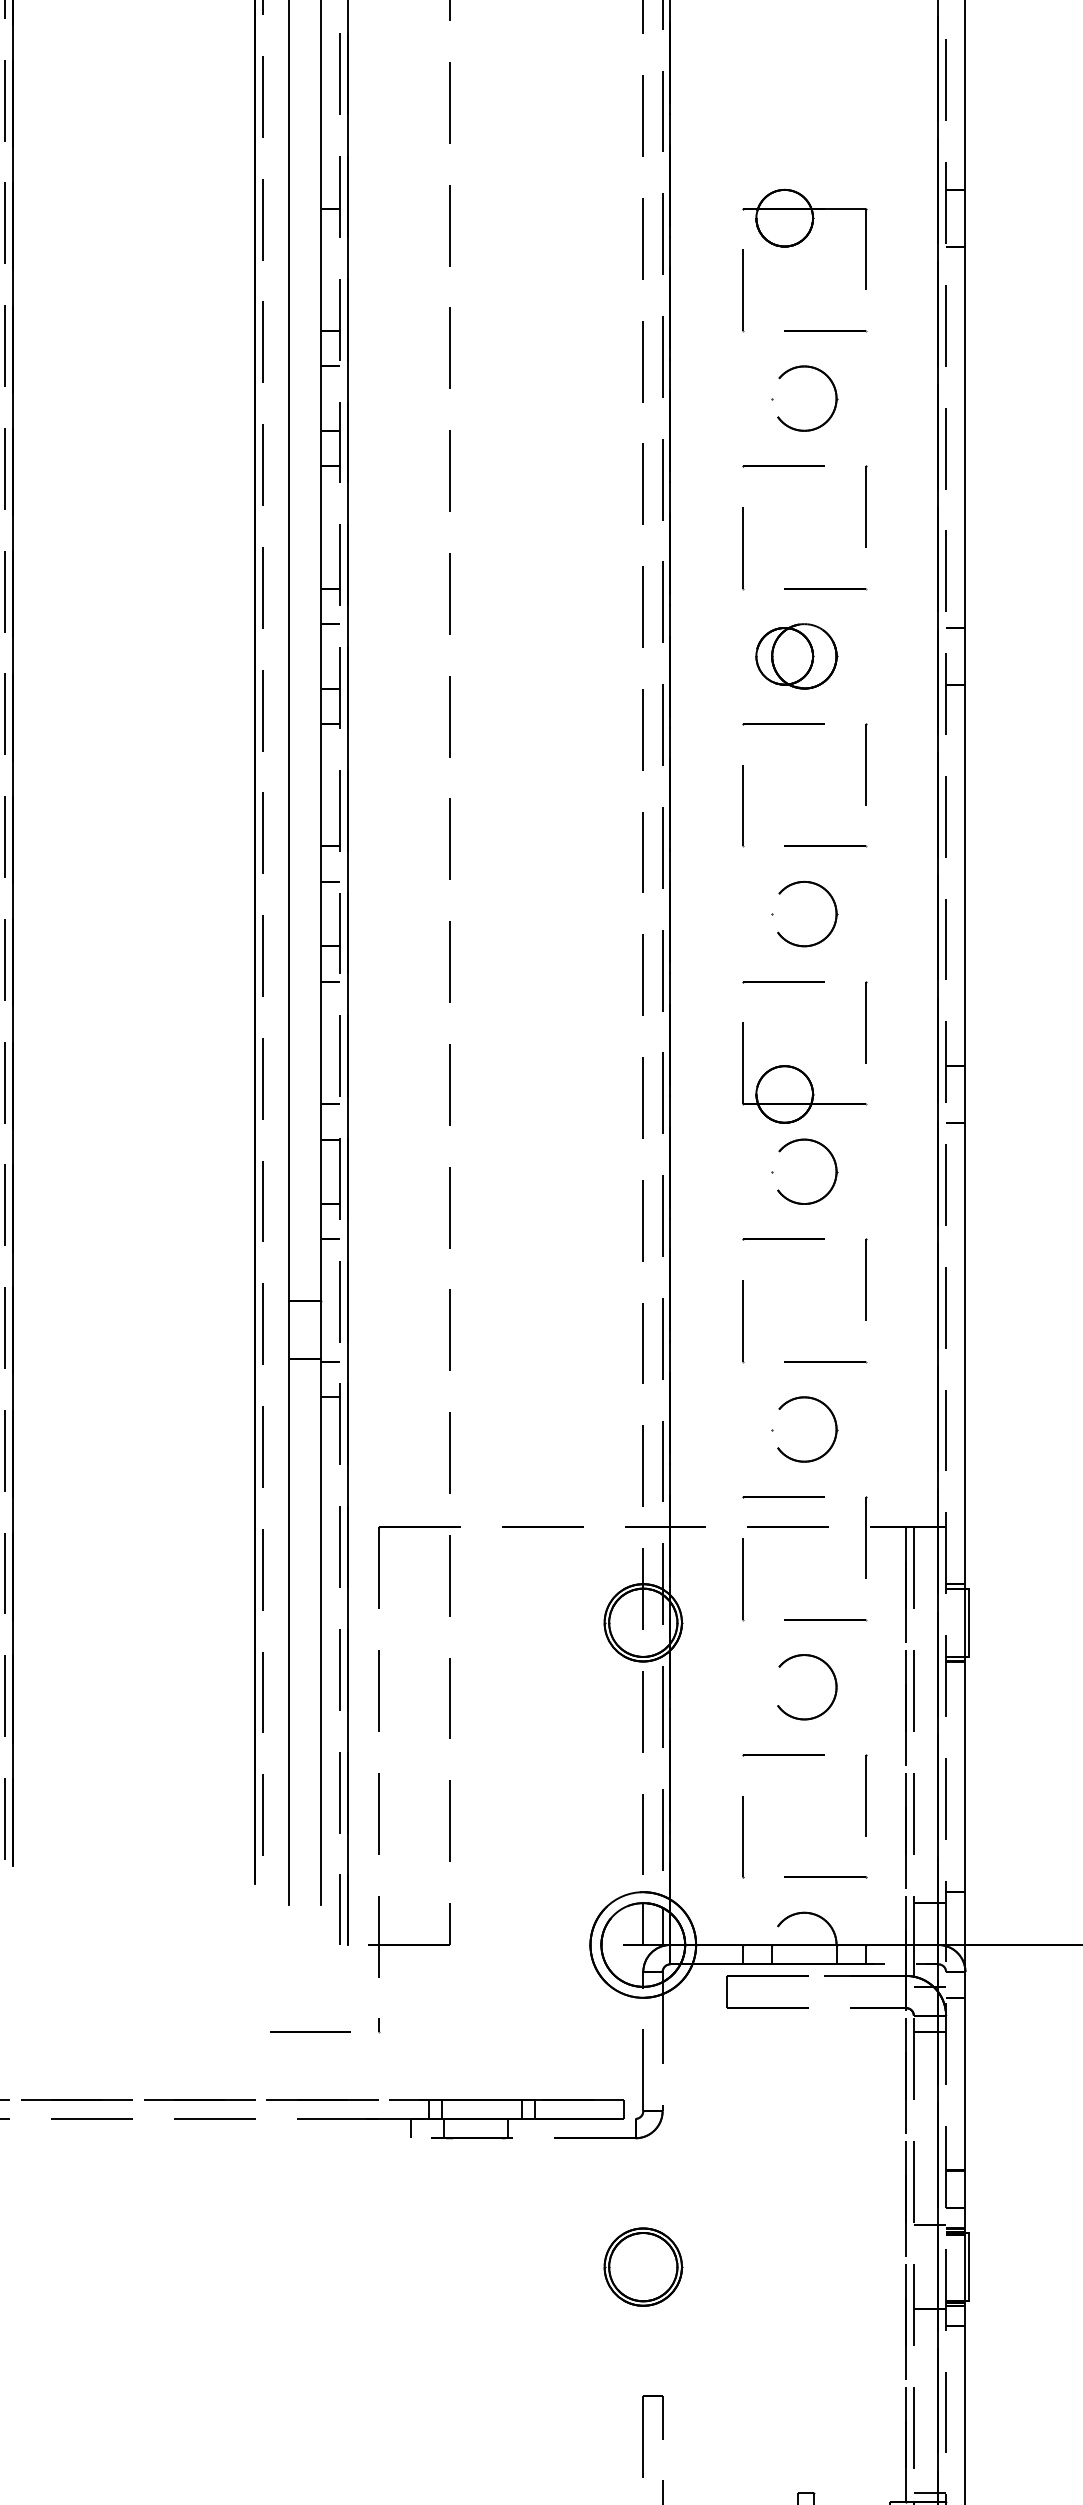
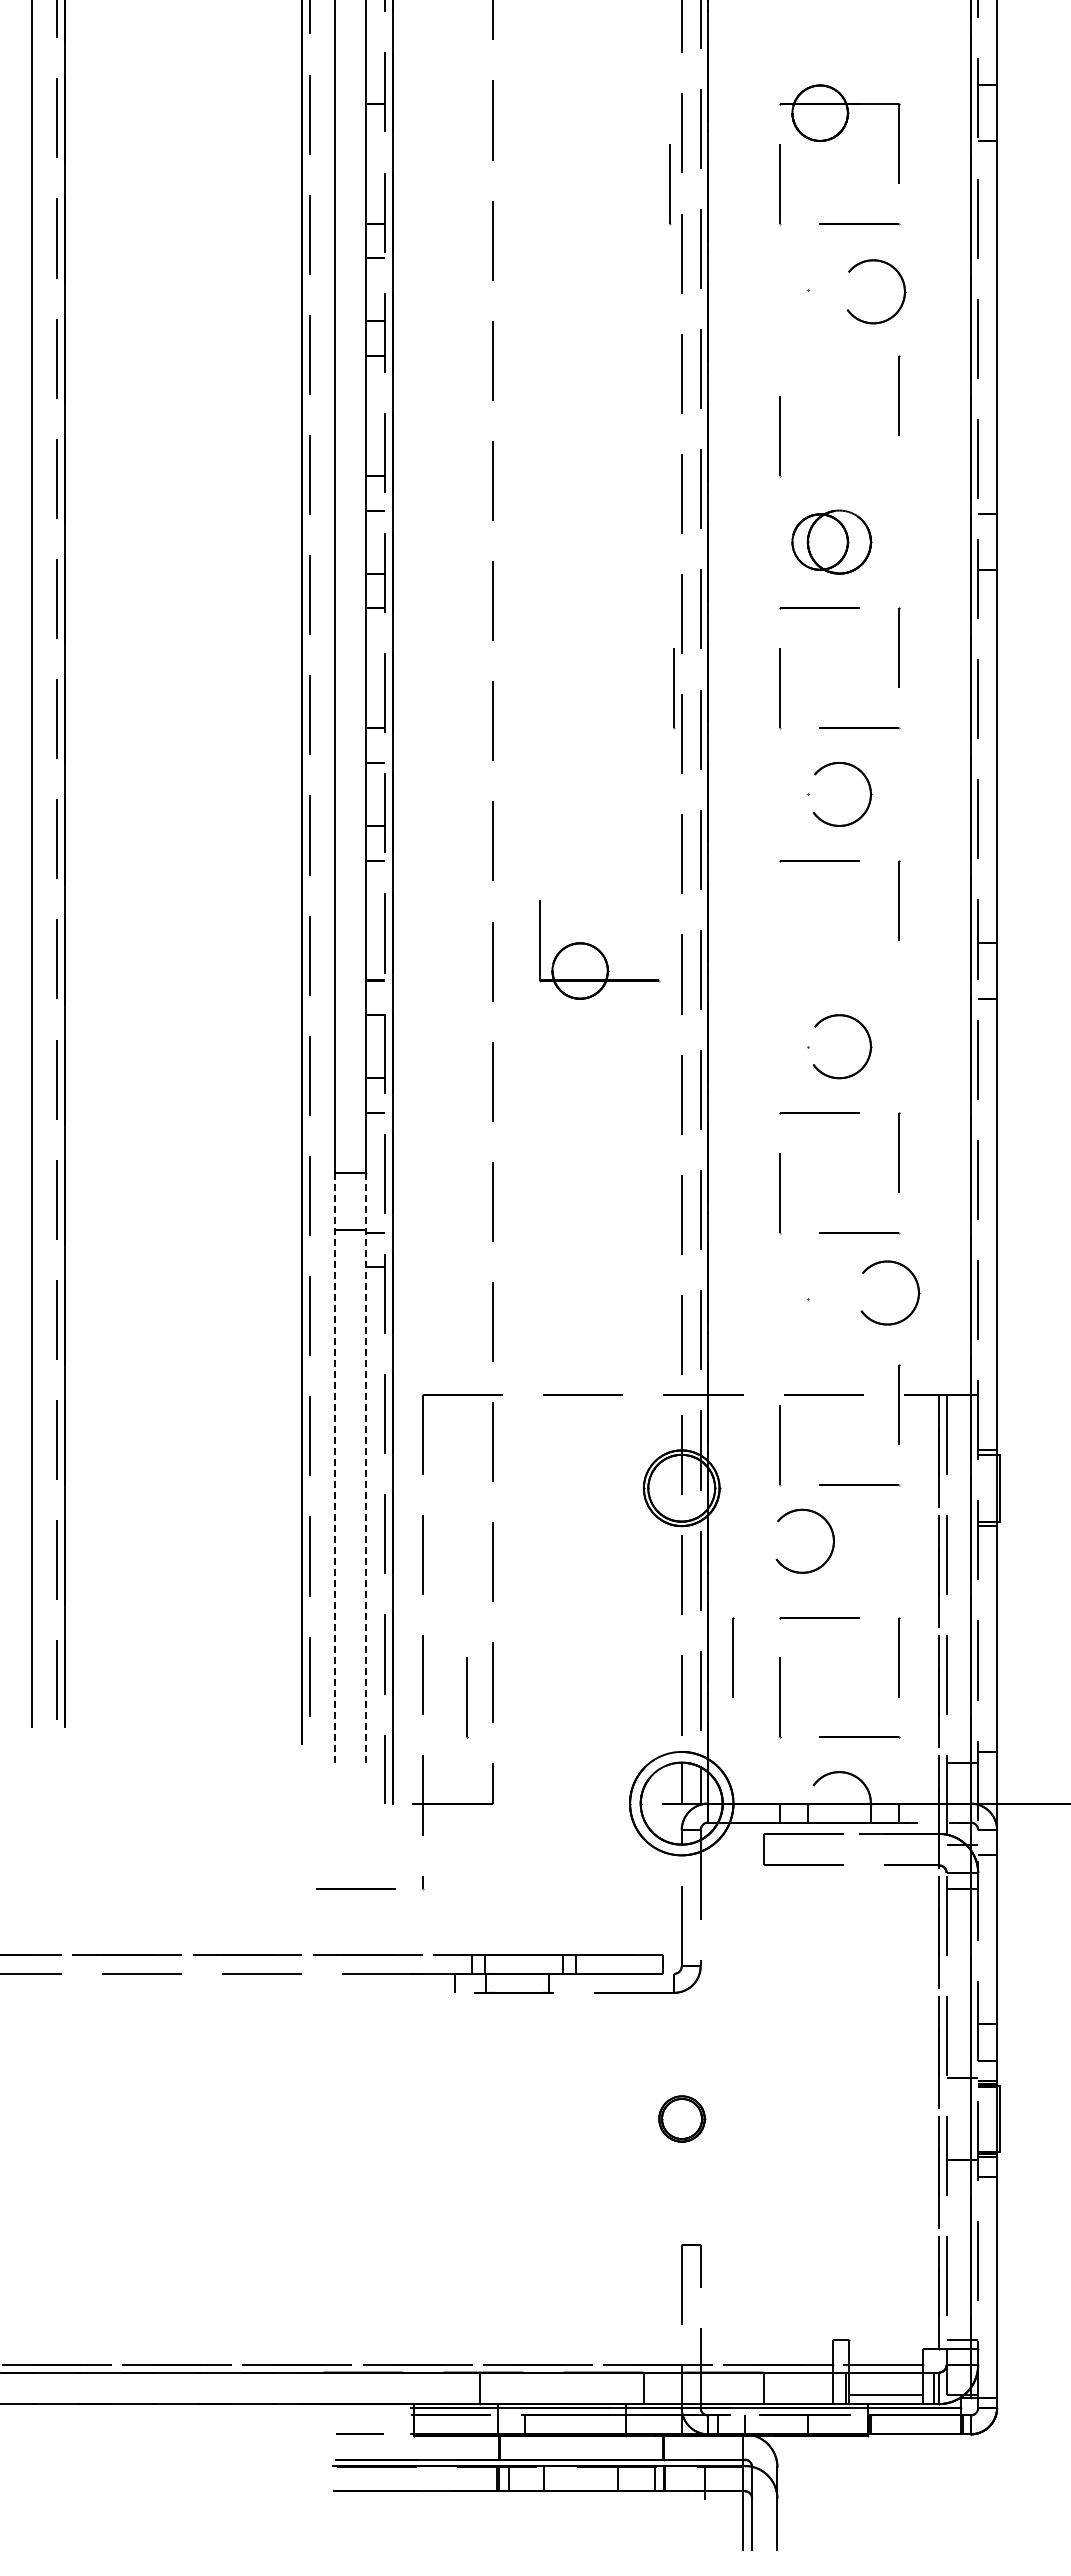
line: (631, 291) -> (670, 184), added
part: (835, 396) -> (903, 289), moved
line: (784, 466) -> (819, 356), removed
line: (824, 589) -> (859, 476), removed
line: (635, 805) -> (674, 688), added
part: (804, 1072) -> (599, 949), moved
part: (835, 1427) -> (917, 1291), moved
line: (784, 1497) -> (819, 1365), removed
line: (288, 1602) -> (334, 1468), solid -> dashed
line: (321, 1602) -> (366, 1468), solid -> dashed
part: (829, 1670) -> (827, 1524), moved
line: (696, 1795) -> (733, 1657), added
line: (424, 1836) -> (467, 1697), added
part: (644, 2266) -> (682, 2118), size x0.6

